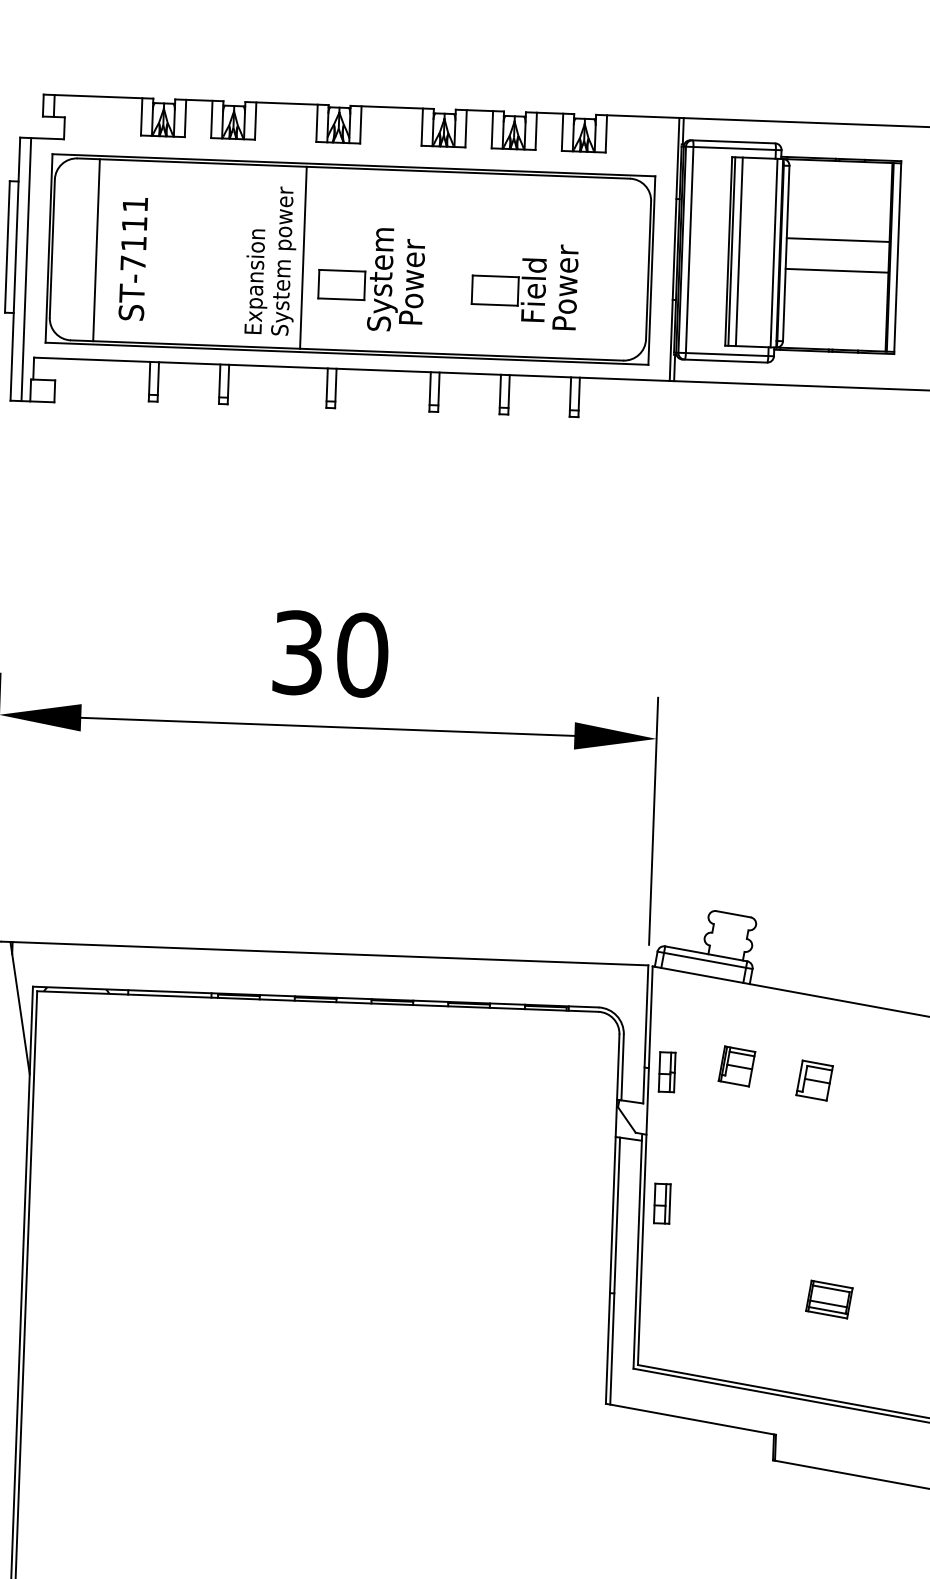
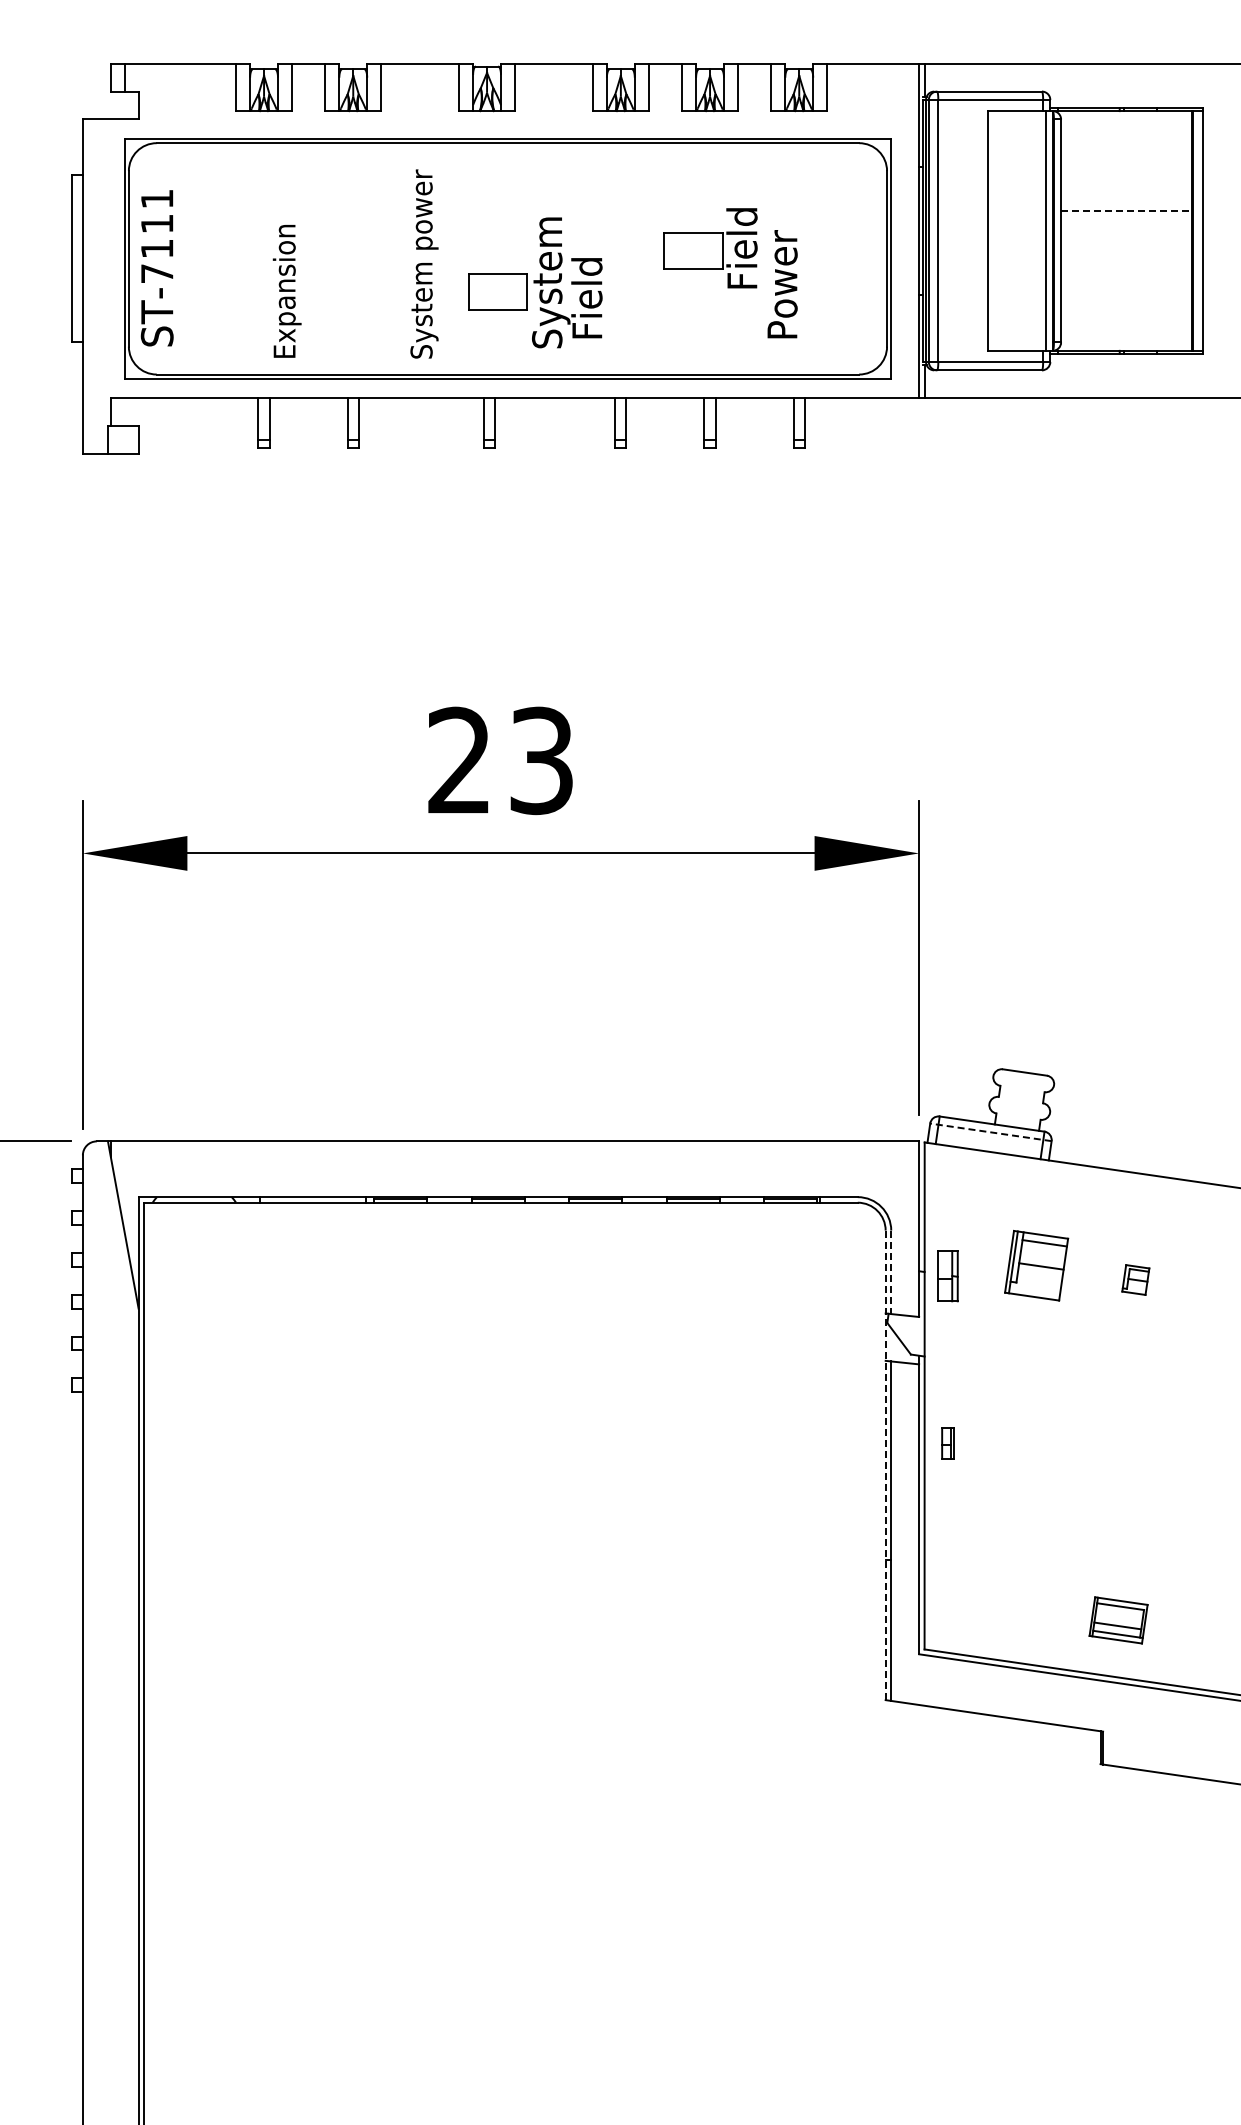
line: (838, 240) -> (1126, 211), solid -> dashed
line: (96, 249) -> (185, 258), removed
line: (731, 251) -> (991, 230), removed
line: (739, 251) -> (1001, 230), removed
line: (303, 257) -> (448, 258), removed
text: (132, 259) -> (156, 268), moved
line: (26, 269) -> (96, 286), removed
line: (837, 270) -> (1126, 250), removed
text: (411, 280) -> (586, 282), Power -> Field
text: (256, 281) -> (286, 291), moved
part: (508, 289) -> (710, 248), moved
text: (330, 653) -> (501, 760), 30 -> 23
line: (704, 960) -> (990, 1132), solid -> dashed
part: (736, 1066) -> (1035, 1265), size x1.4
line: (622, 1067) -> (891, 1272), solid -> dashed
part: (814, 1080) -> (1135, 1279), size x0.6
part: (661, 1203) -> (947, 1443), size x0.6
line: (612, 1219) -> (885, 1465), solid -> dashed
part: (829, 1299) -> (1118, 1620), moved

